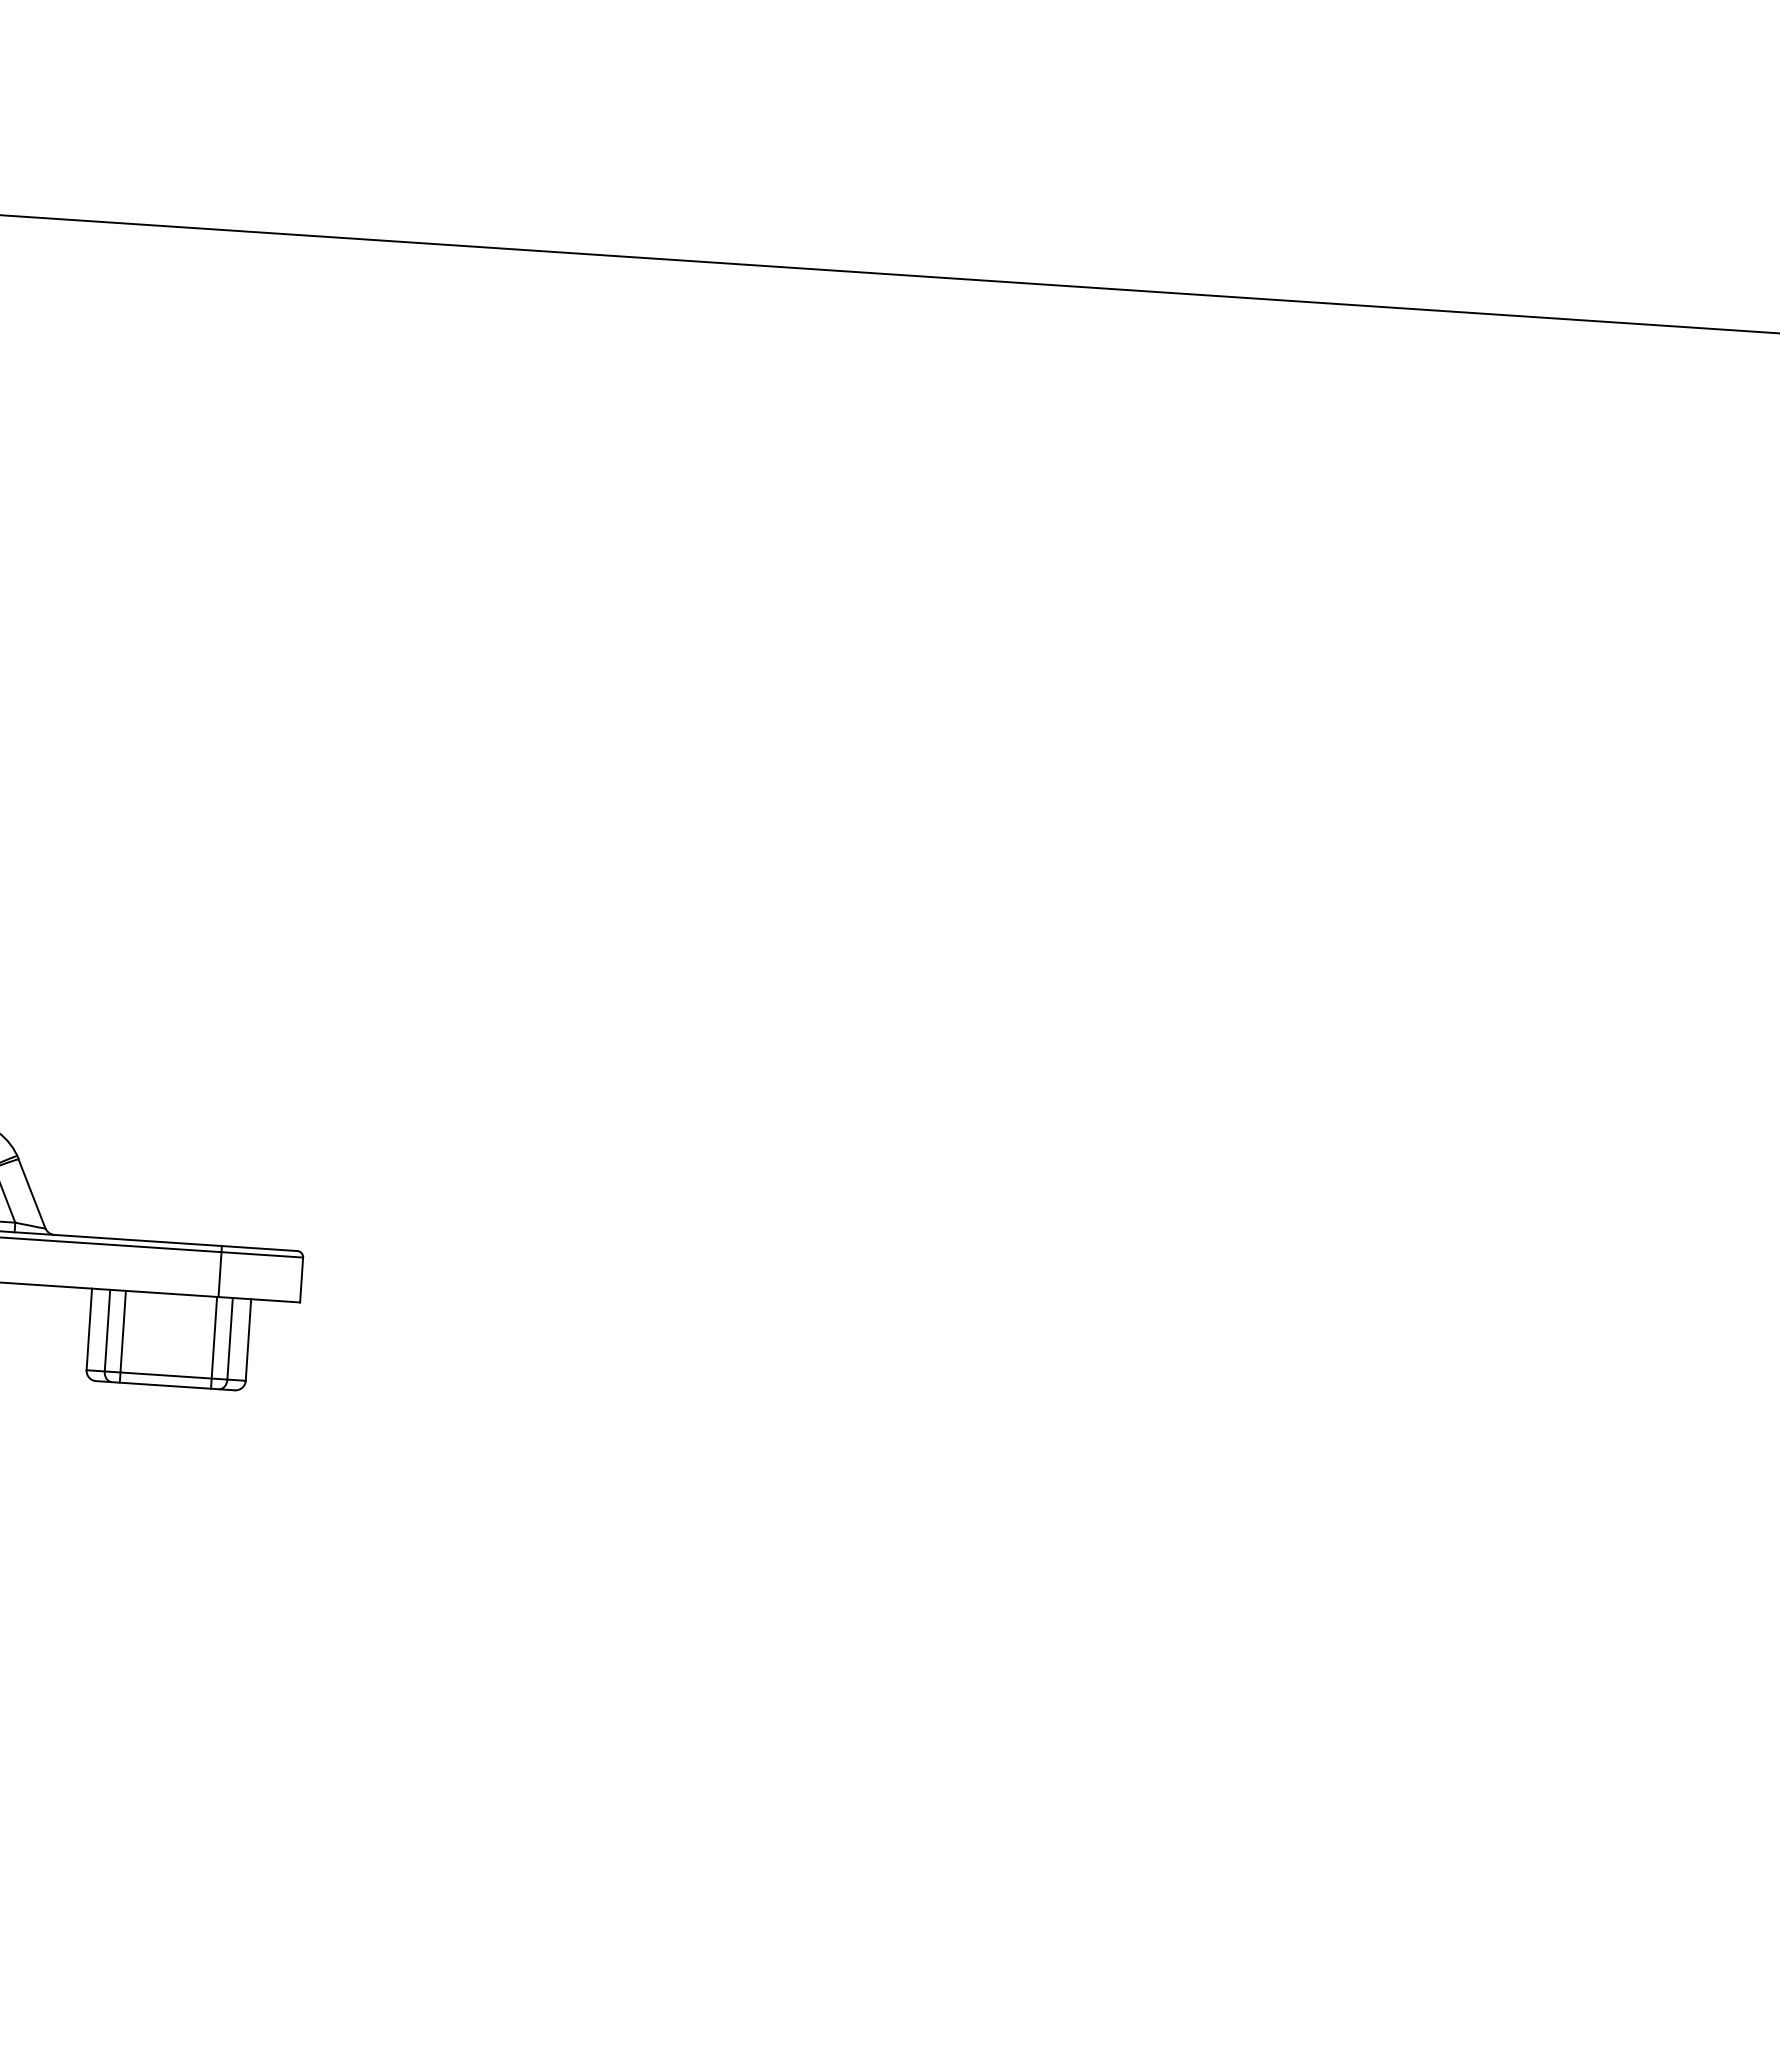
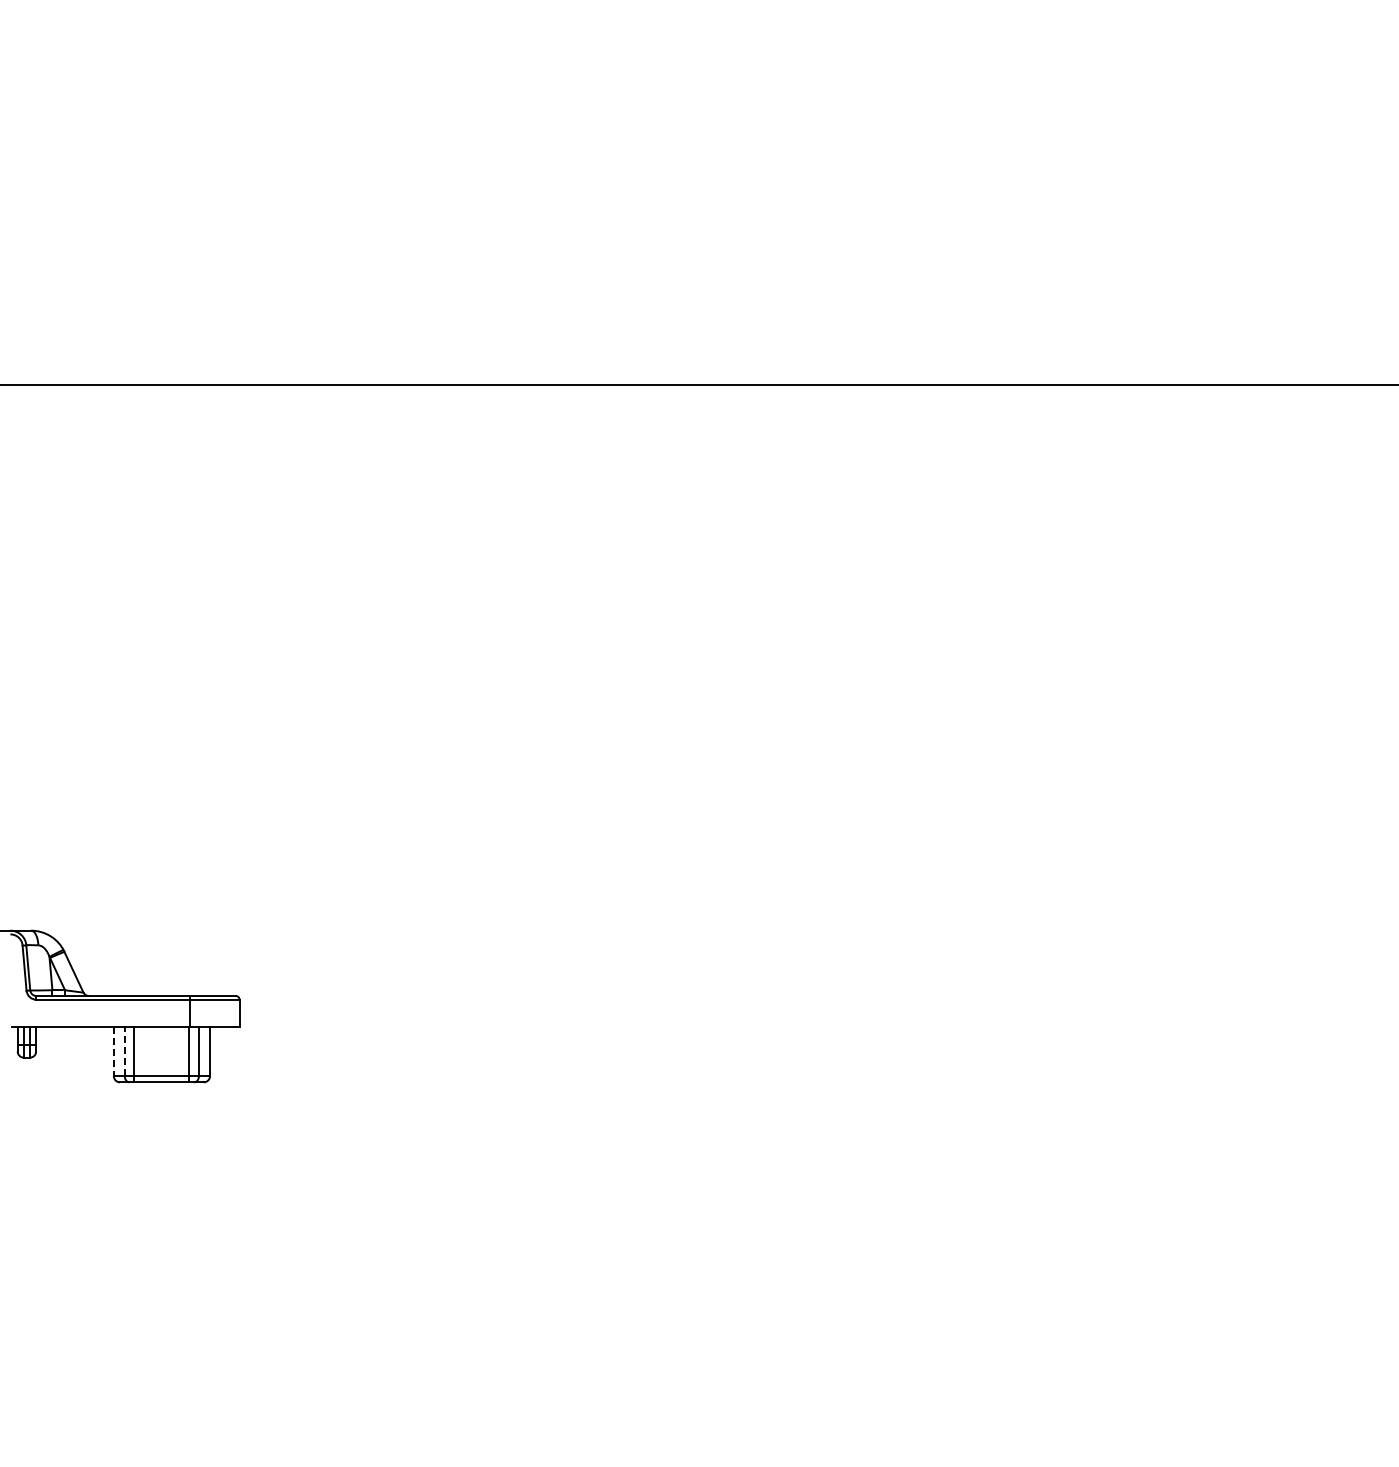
line: (88, 1329) -> (113, 1051), solid -> dashed
line: (106, 1330) -> (124, 1051), solid -> dashed

